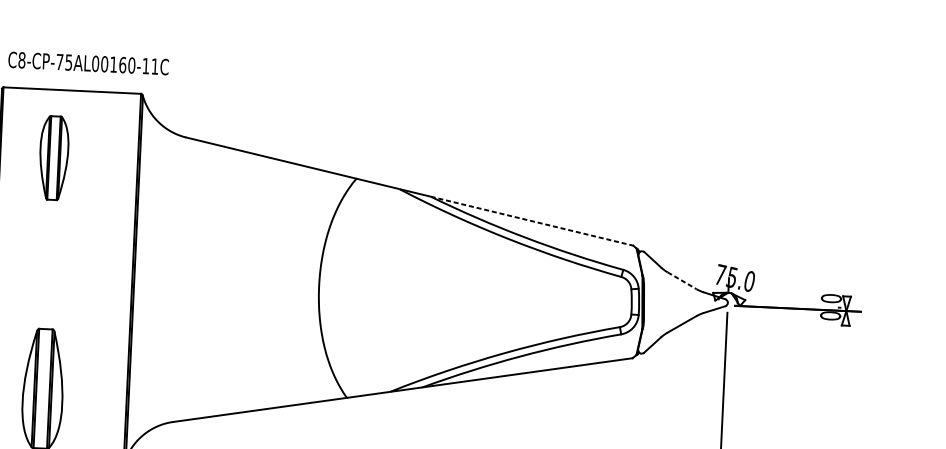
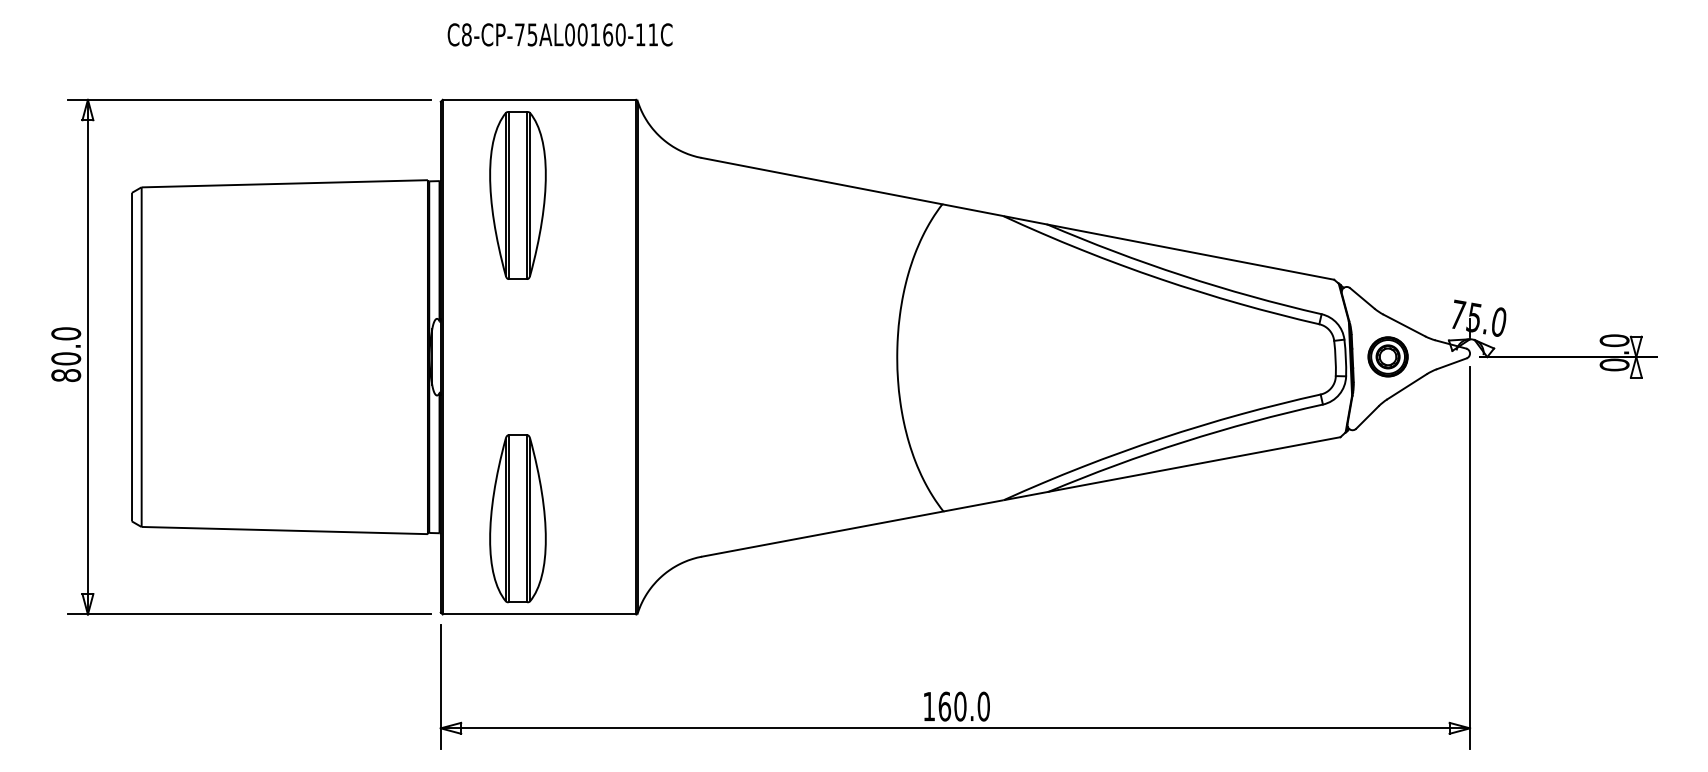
text: (88, 63) -> (559, 34), moved
part: (53, 158) -> (517, 195), size x1.43
line: (531, 221) -> (1190, 252), dashed -> solid
line: (682, 280) -> (1404, 325), dashed -> solid
part: (668, 302) -> (1387, 356), added

